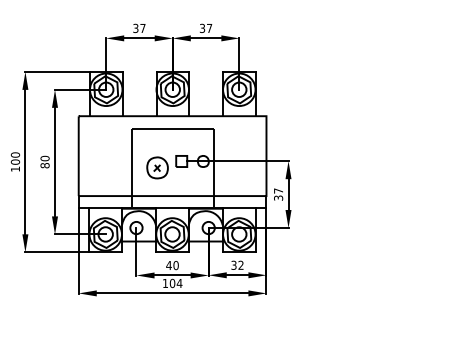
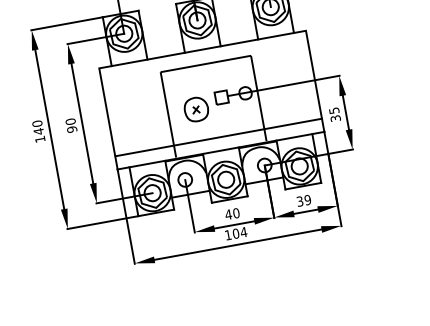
text: (15, 162) -> (38, 131), 100 -> 140
text: (44, 165) -> (71, 129), 80 -> 90
text: (278, 190) -> (334, 110), 37 -> 35
text: (240, 265) -> (307, 200), 32 -> 39

